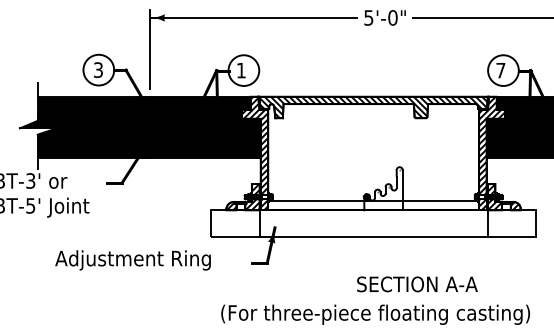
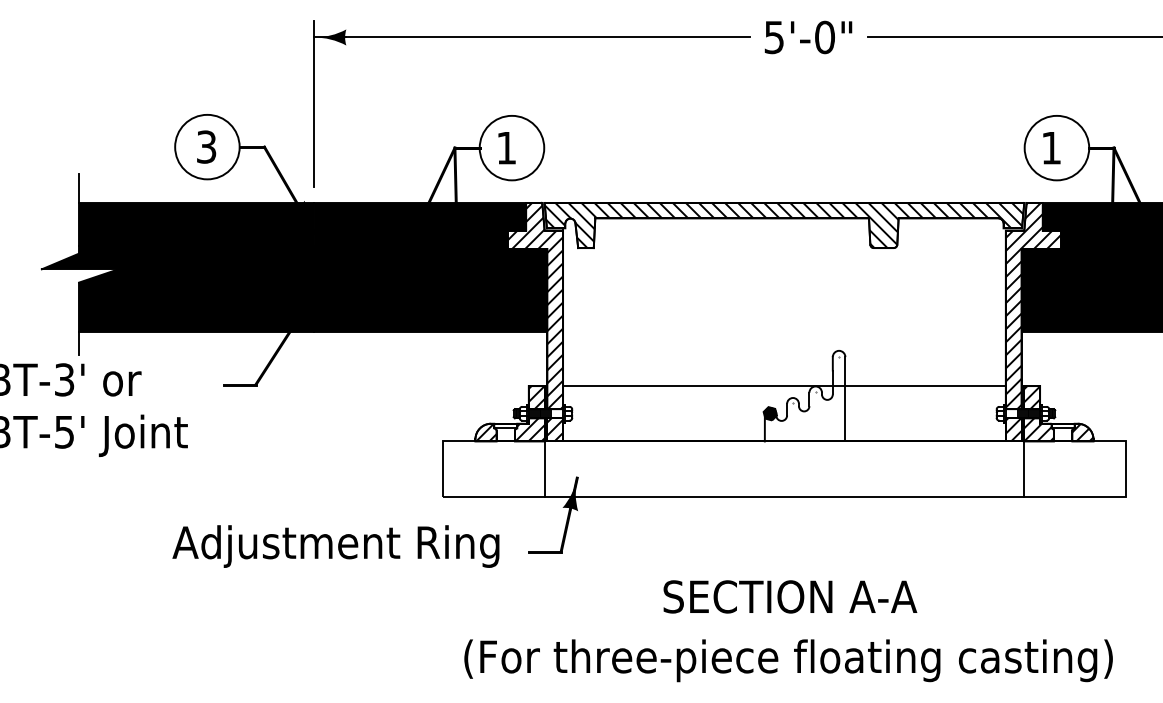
text: (500, 70) -> (1050, 147), 7 -> 1
line: (373, 200) -> (784, 385), moved
text: (132, 260) -> (334, 546), moved
text: (417, 284) -> (790, 597), moved

